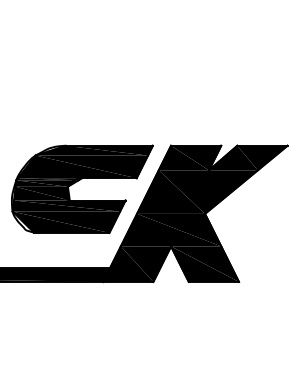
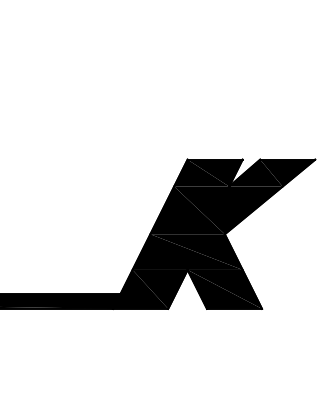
part: (77, 182) -> (85, 199), removed

